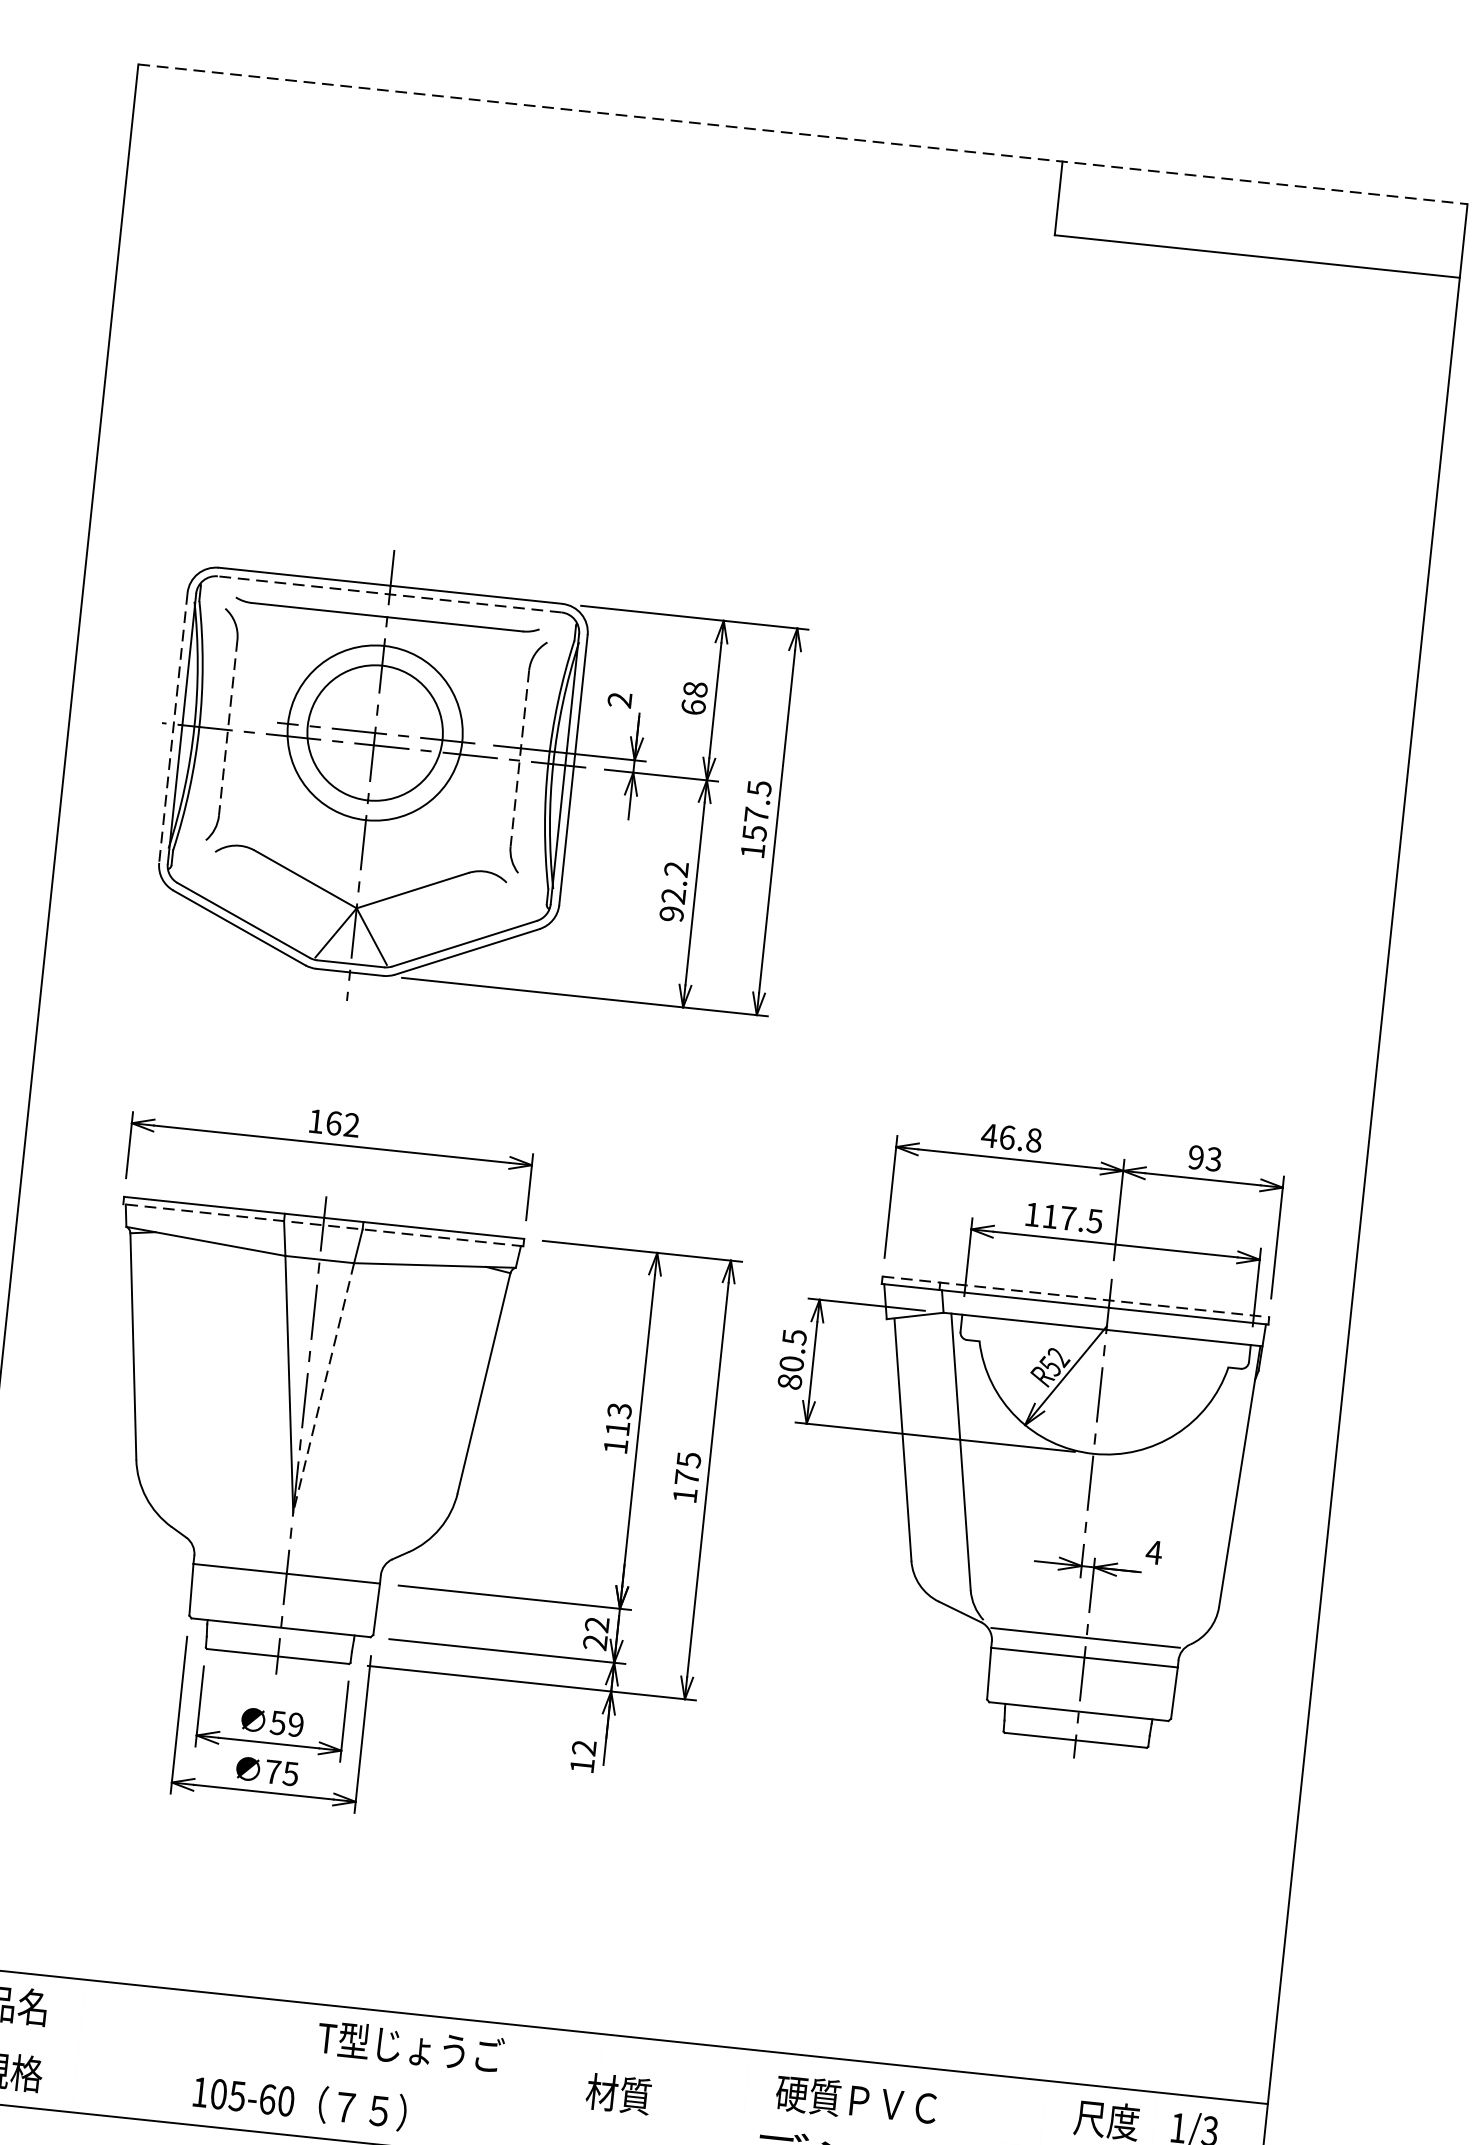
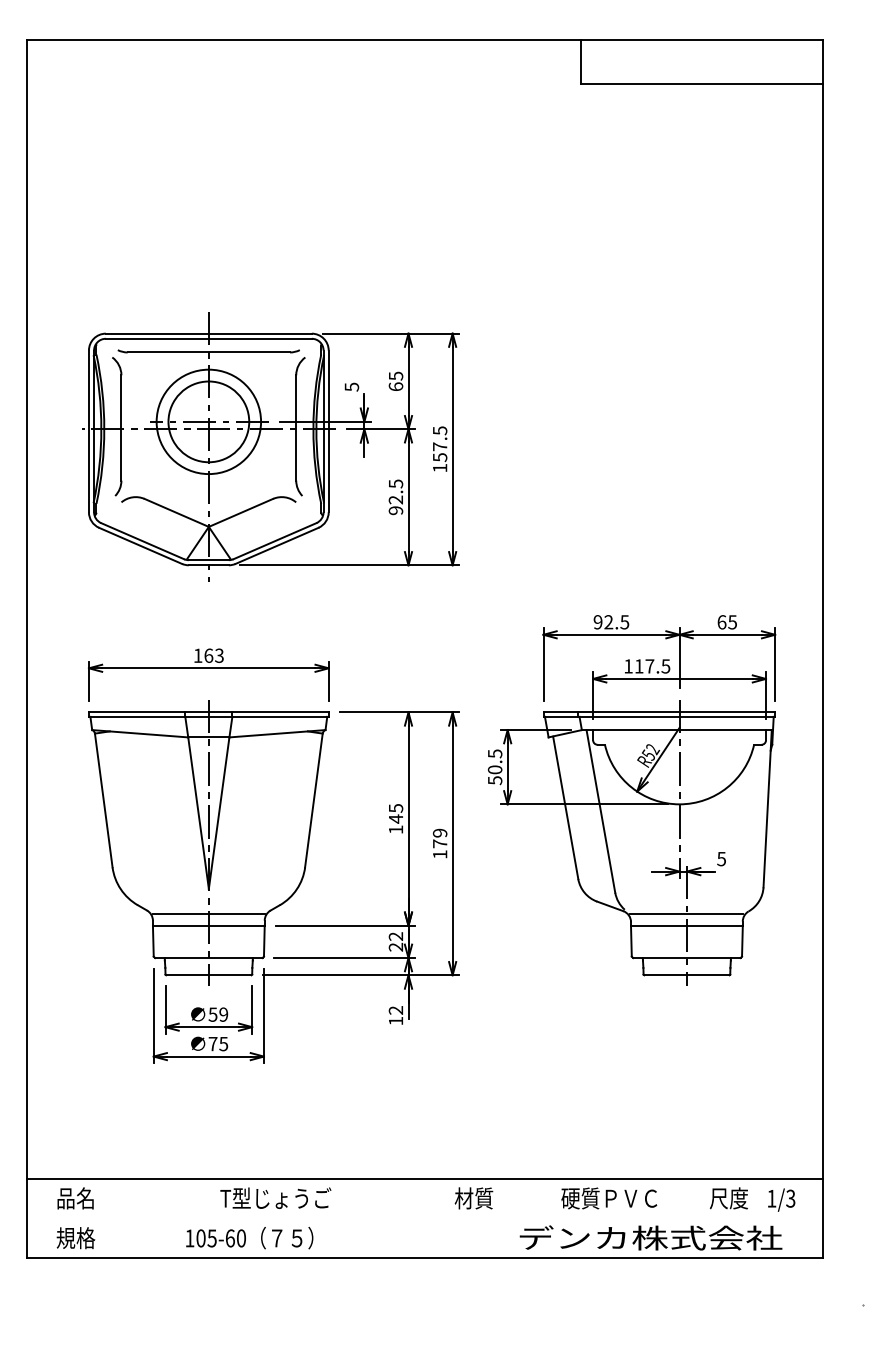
line: (803, 134) -> (425, 40), dashed -> solid
line: (389, 593) -> (208, 338), dashed -> solid
text: (694, 688) -> (395, 375), 68 -> 65
text: (619, 699) -> (351, 386), 2 -> 5
line: (172, 727) -> (88, 431), dashed -> solid
line: (228, 728) -> (121, 428), dashed -> solid
line: (520, 759) -> (296, 428), dashed -> solid
text: (675, 868) -> (395, 483), 92.2 -> 92.5
text: (351, 1124) -> (219, 655), 162 -> 163
text: (1011, 1138) -> (611, 622), 46.8 -> 92.5
text: (1203, 1158) -> (726, 622), 93 -> 65
line: (322, 1224) -> (208, 716), dashed -> solid
line: (1076, 1297) -> (659, 712), dashed -> solid
text: (788, 1381) -> (494, 780), 80.5 -> 50.5
line: (324, 1388) -> (219, 813), dashed -> solid
text: (617, 1419) -> (395, 813), 113 -> 145
text: (688, 1458) -> (439, 832), 175 -> 179
line: (288, 1553) -> (208, 913), added
text: (1153, 1553) -> (721, 859), 4 -> 5
text: (410, 2045) -> (275, 1197), moved
text: (617, 2094) -> (473, 1198), moved
text: (856, 2100) -> (609, 1198), moved

